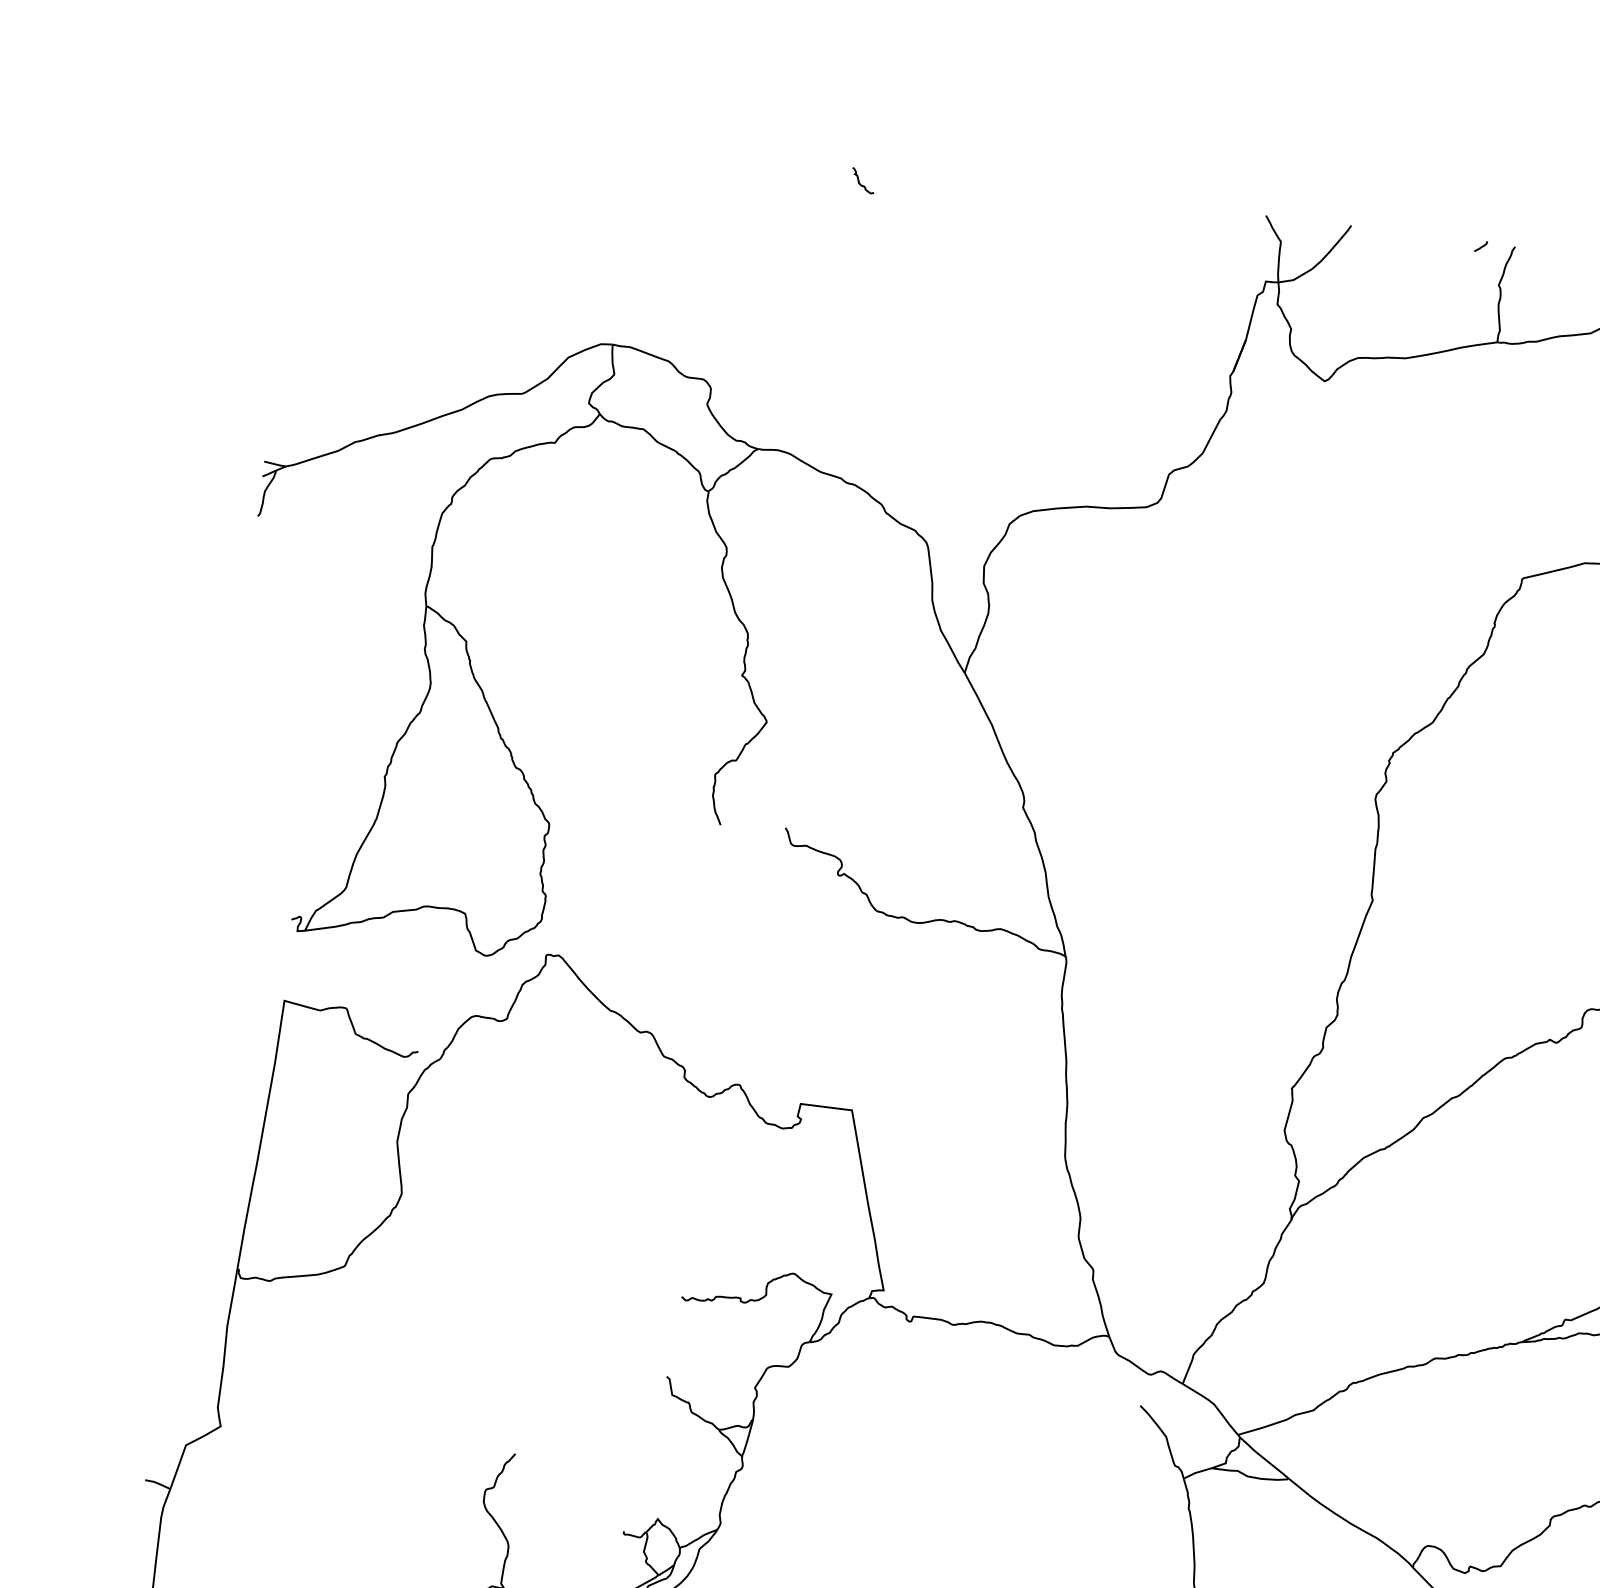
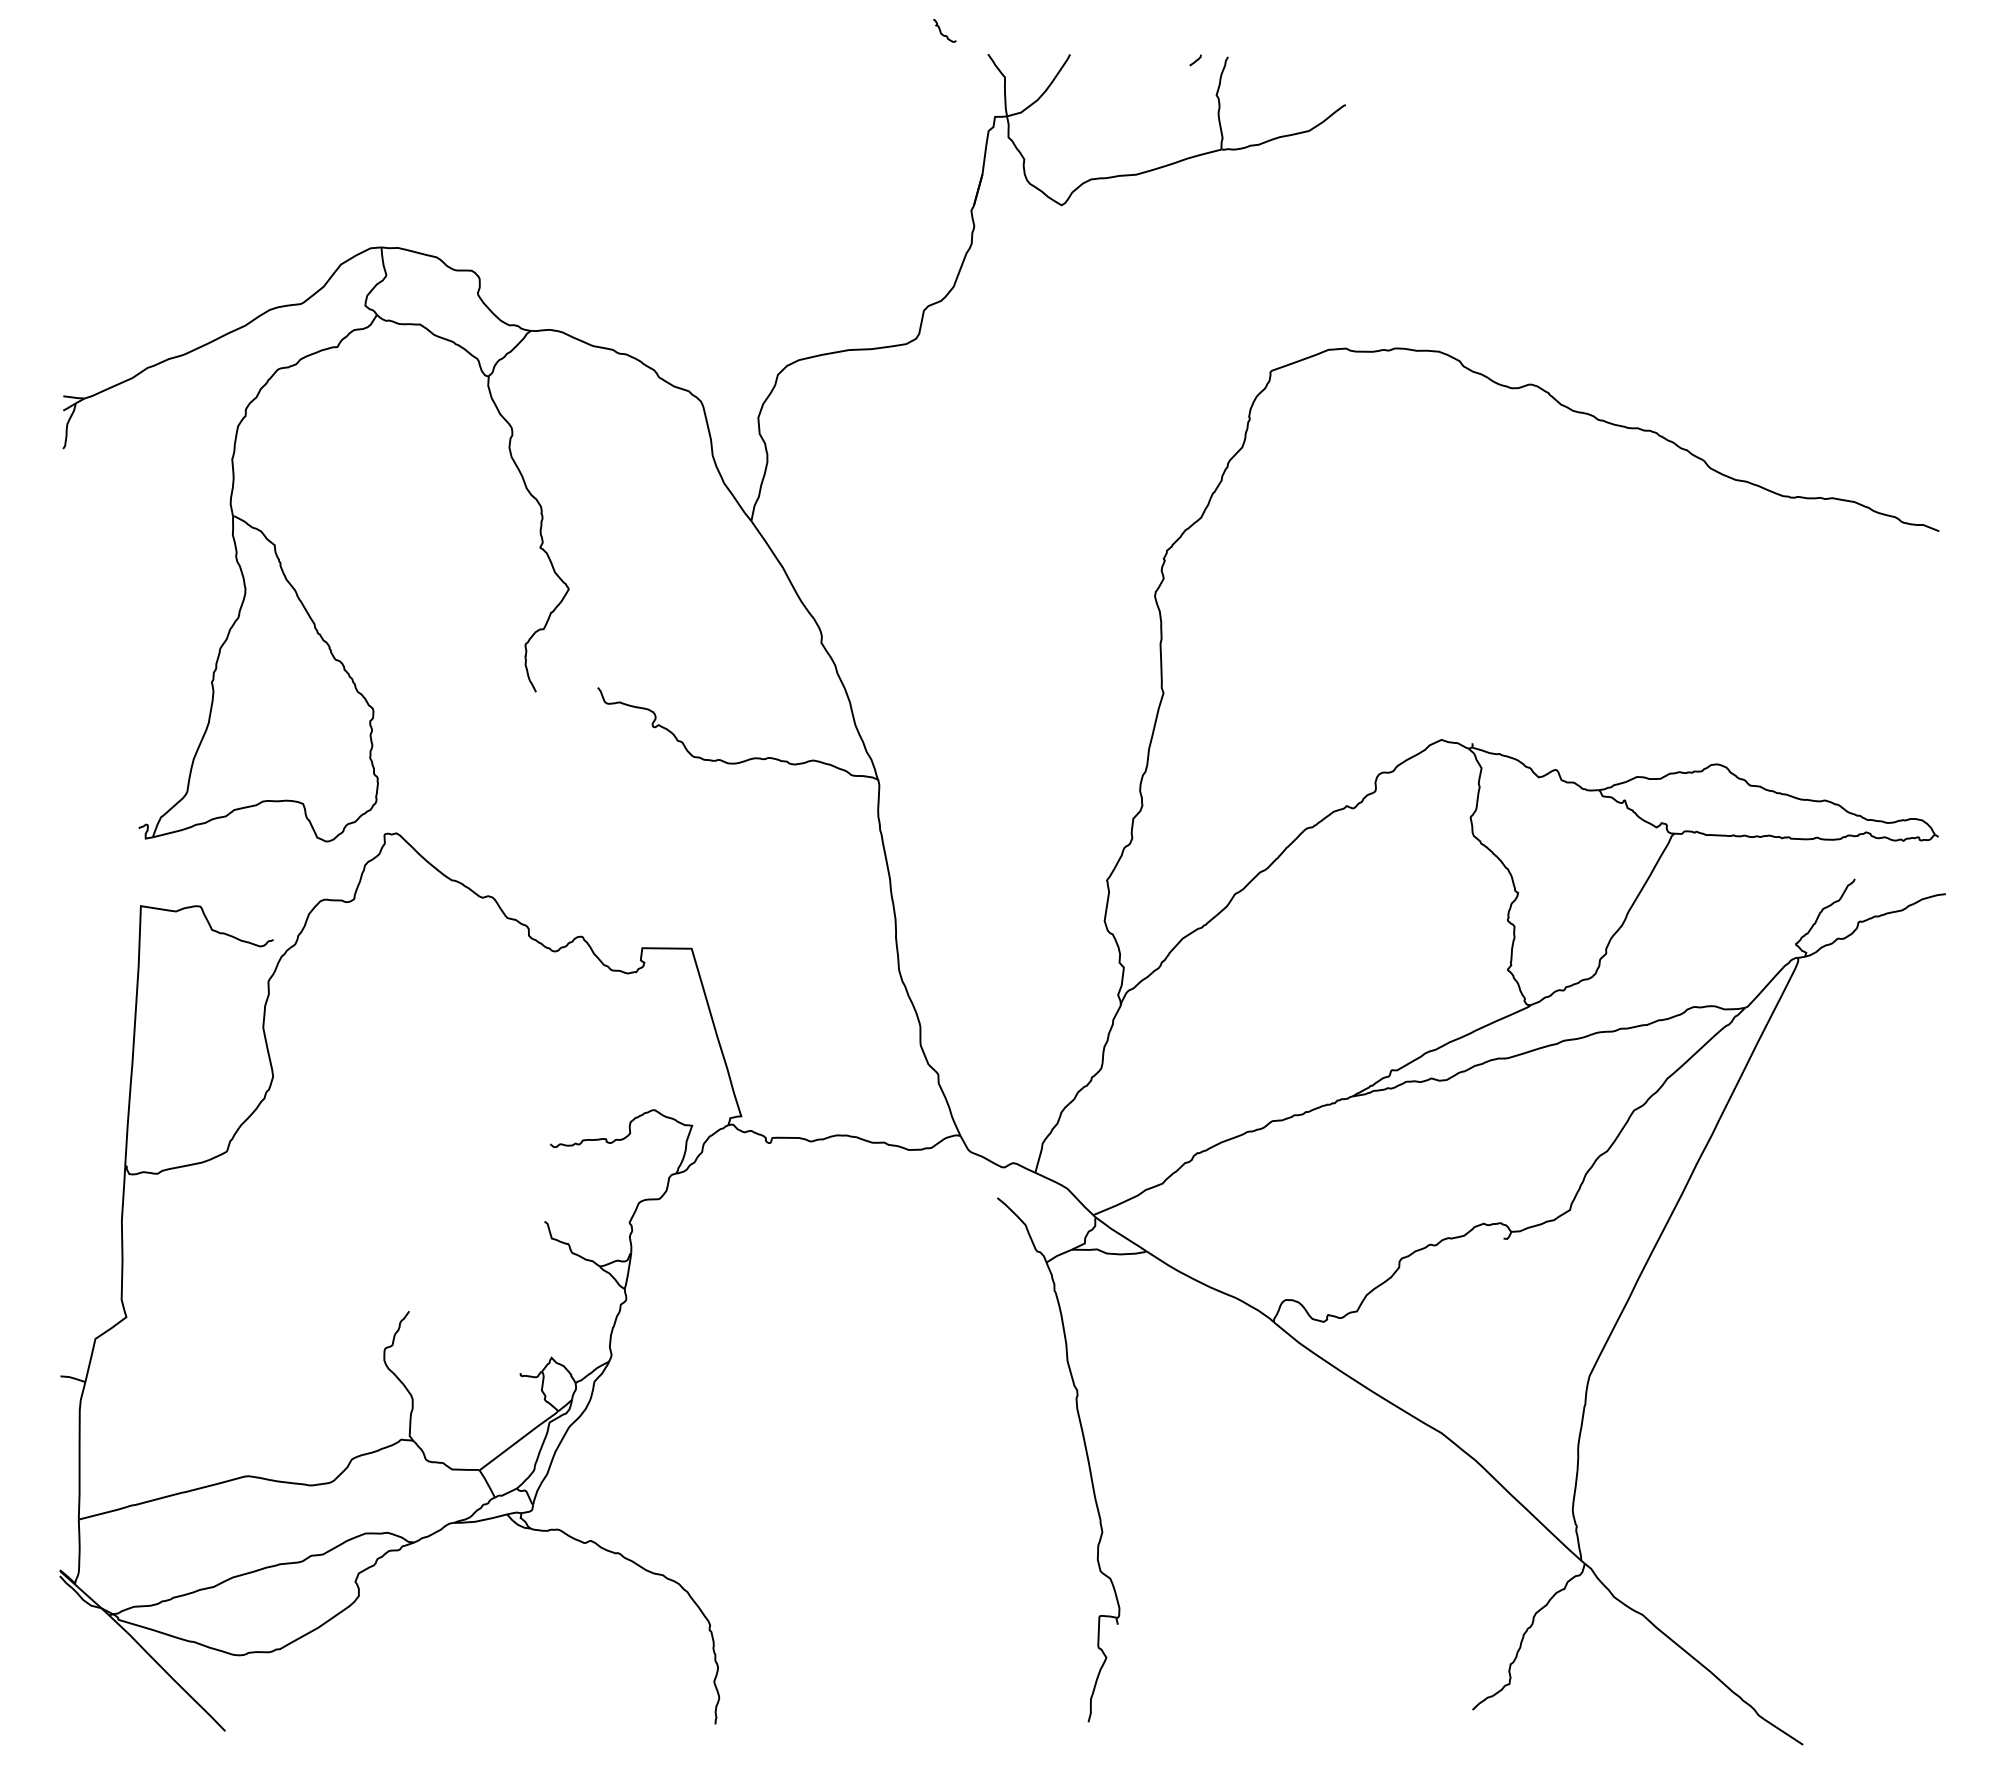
curve: (859, 181) -> (941, 31), moved

